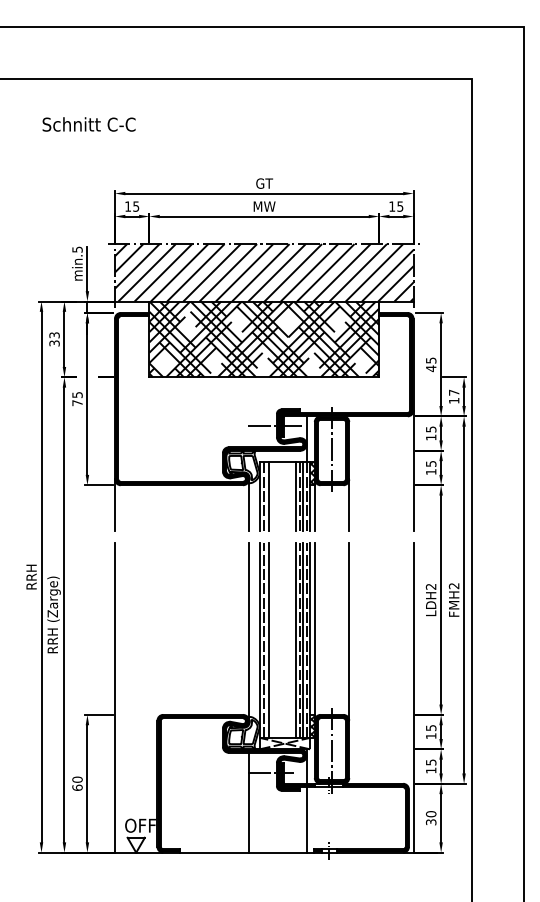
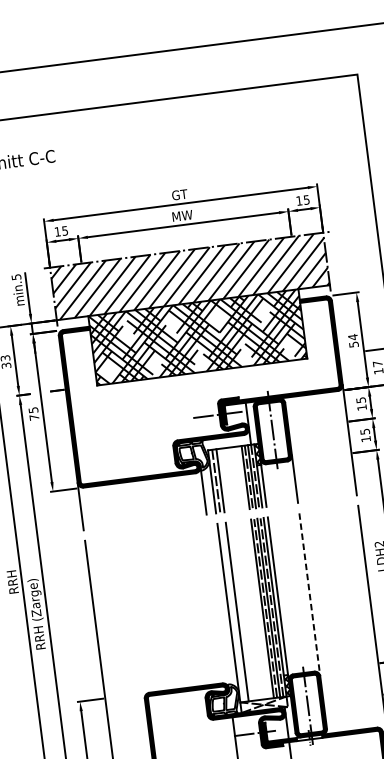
text: (431, 364) -> (353, 340), 45 -> 54
line: (249, 631) -> (218, 606), removed
line: (349, 631) -> (310, 594), solid -> dashed
line: (264, 639) -> (233, 611), removed

